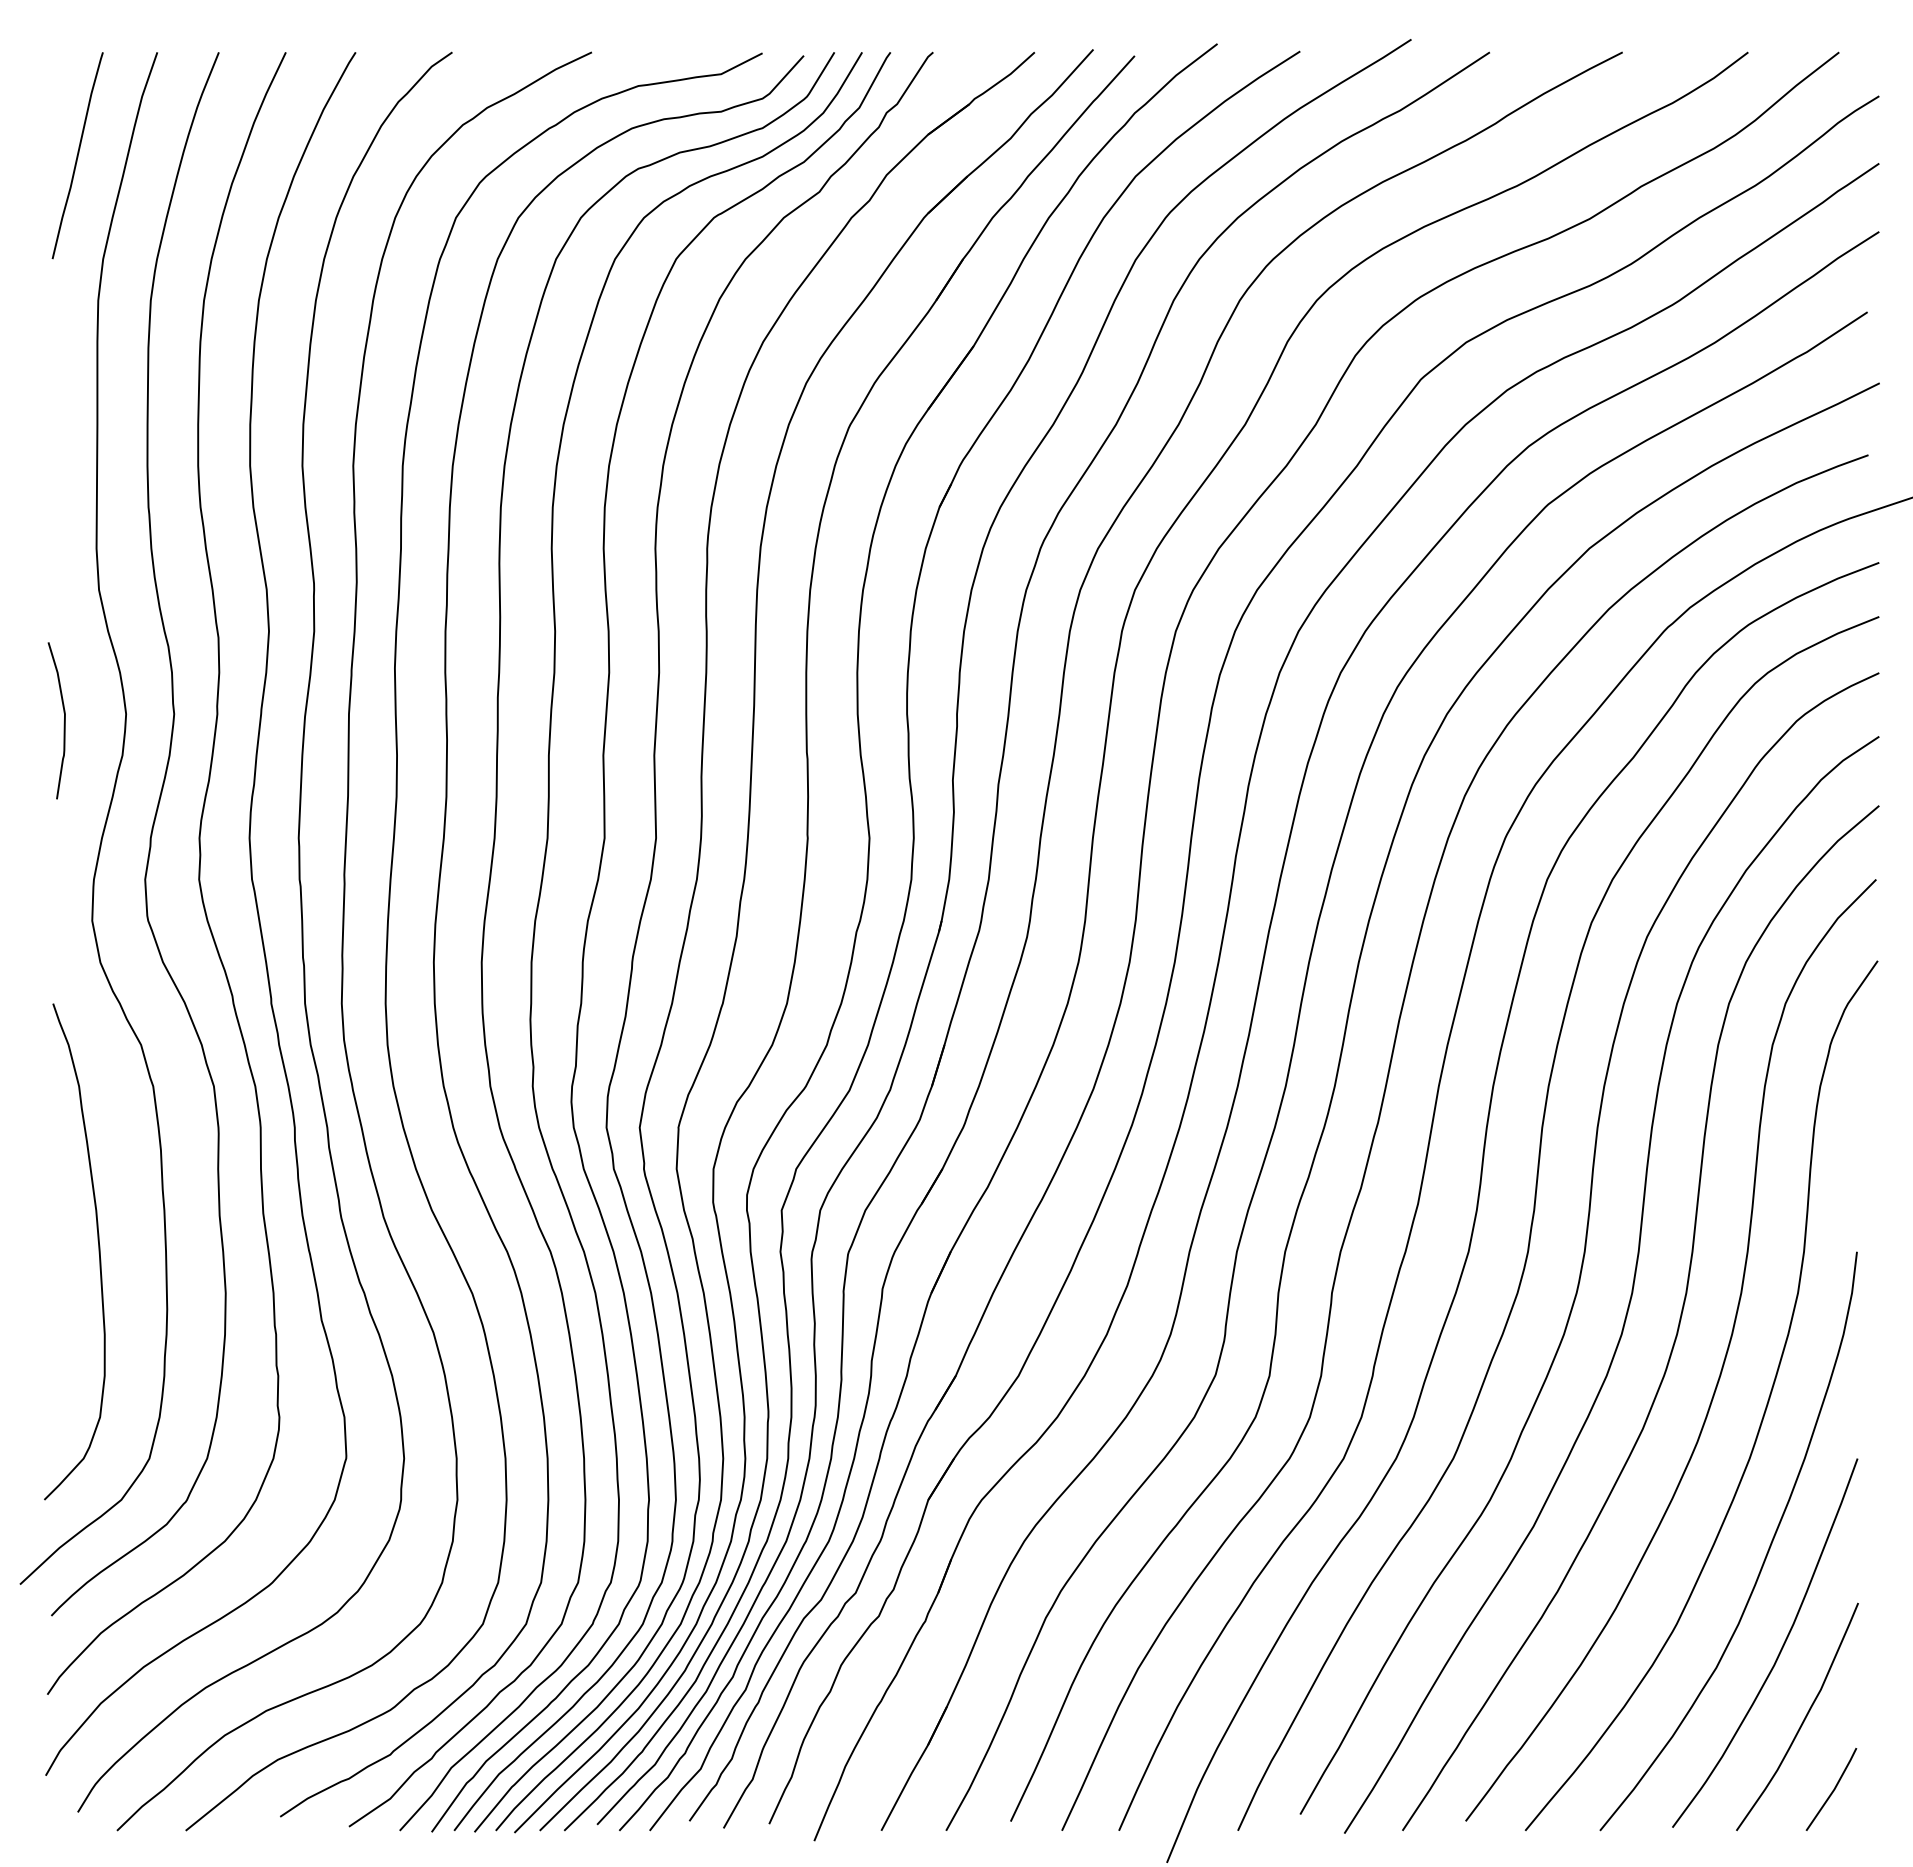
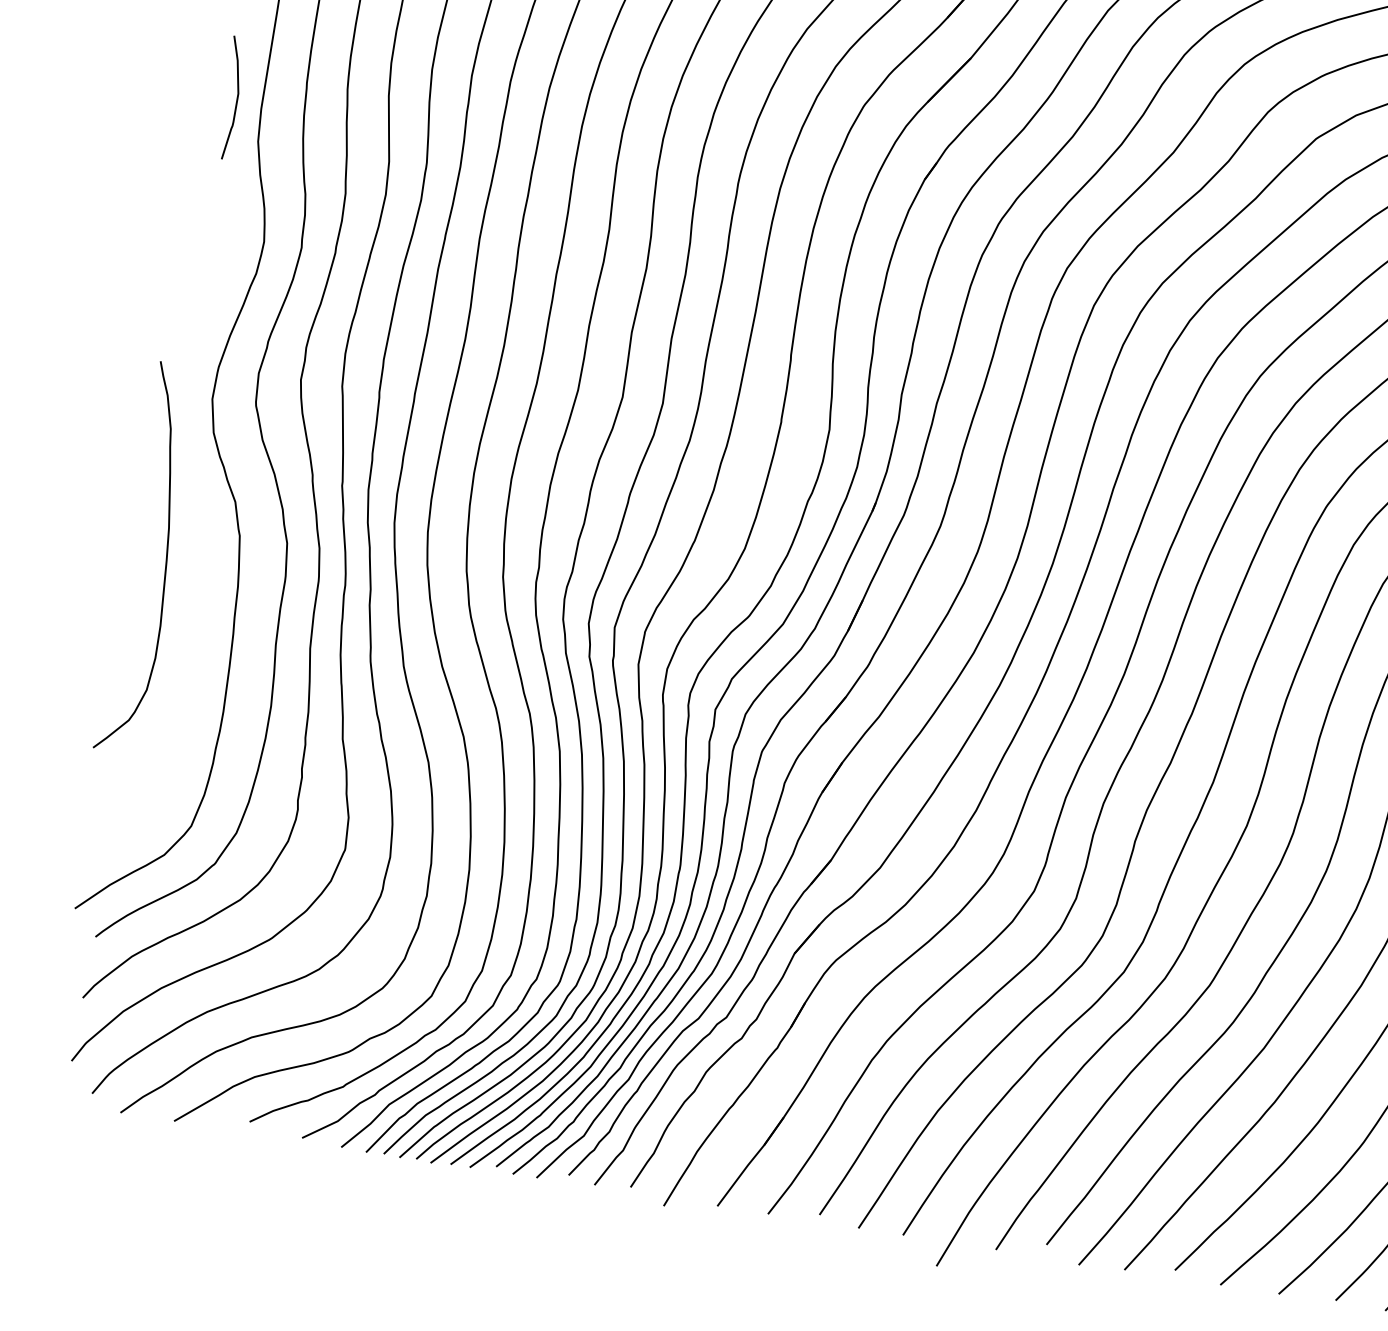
curve: (63, 722) -> (236, 100), moved
curve: (98, 1251) -> (165, 560), moved

